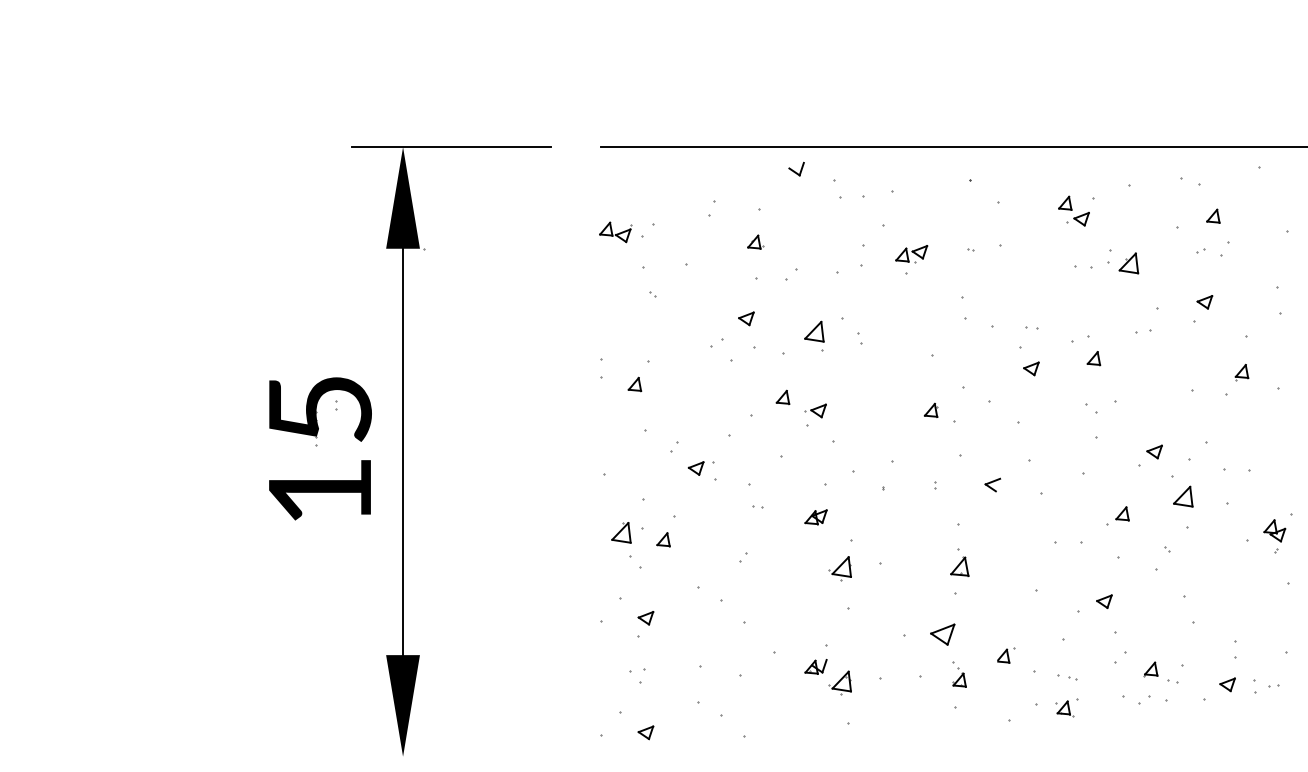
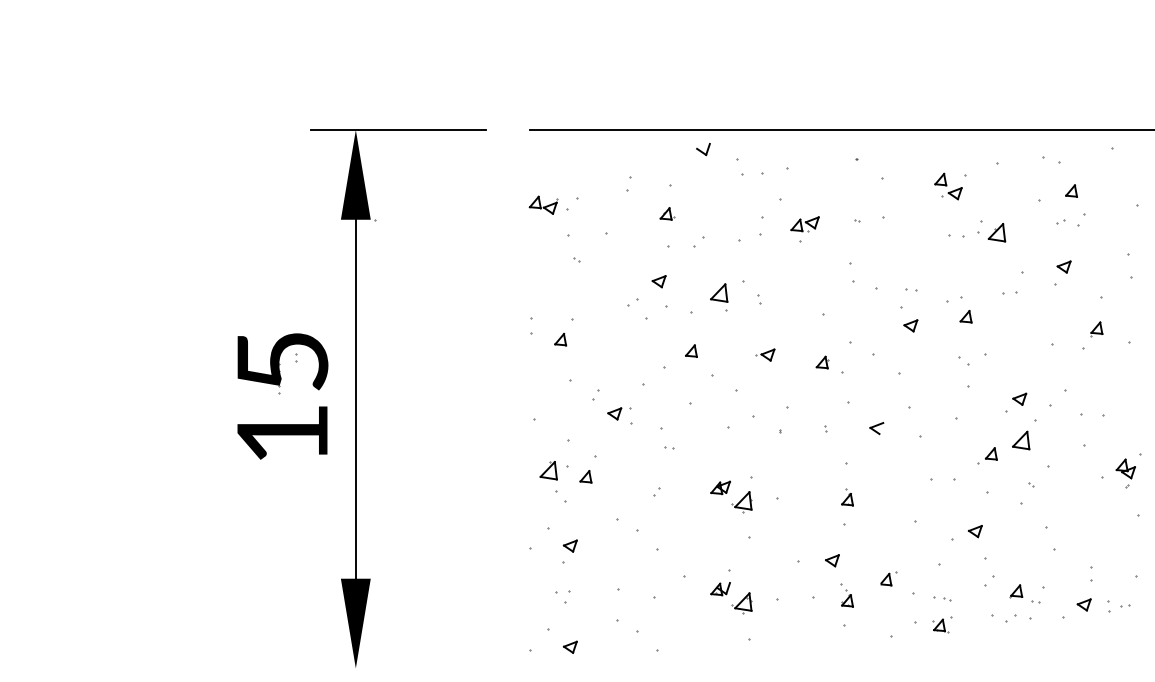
part: (815, 410) -> (765, 354), moved
part: (1183, 496) -> (1021, 440), moved
part: (815, 517) -> (720, 488), moved
part: (959, 562) -> (847, 496), size x0.71
part: (942, 634) -> (832, 560), size x0.62

